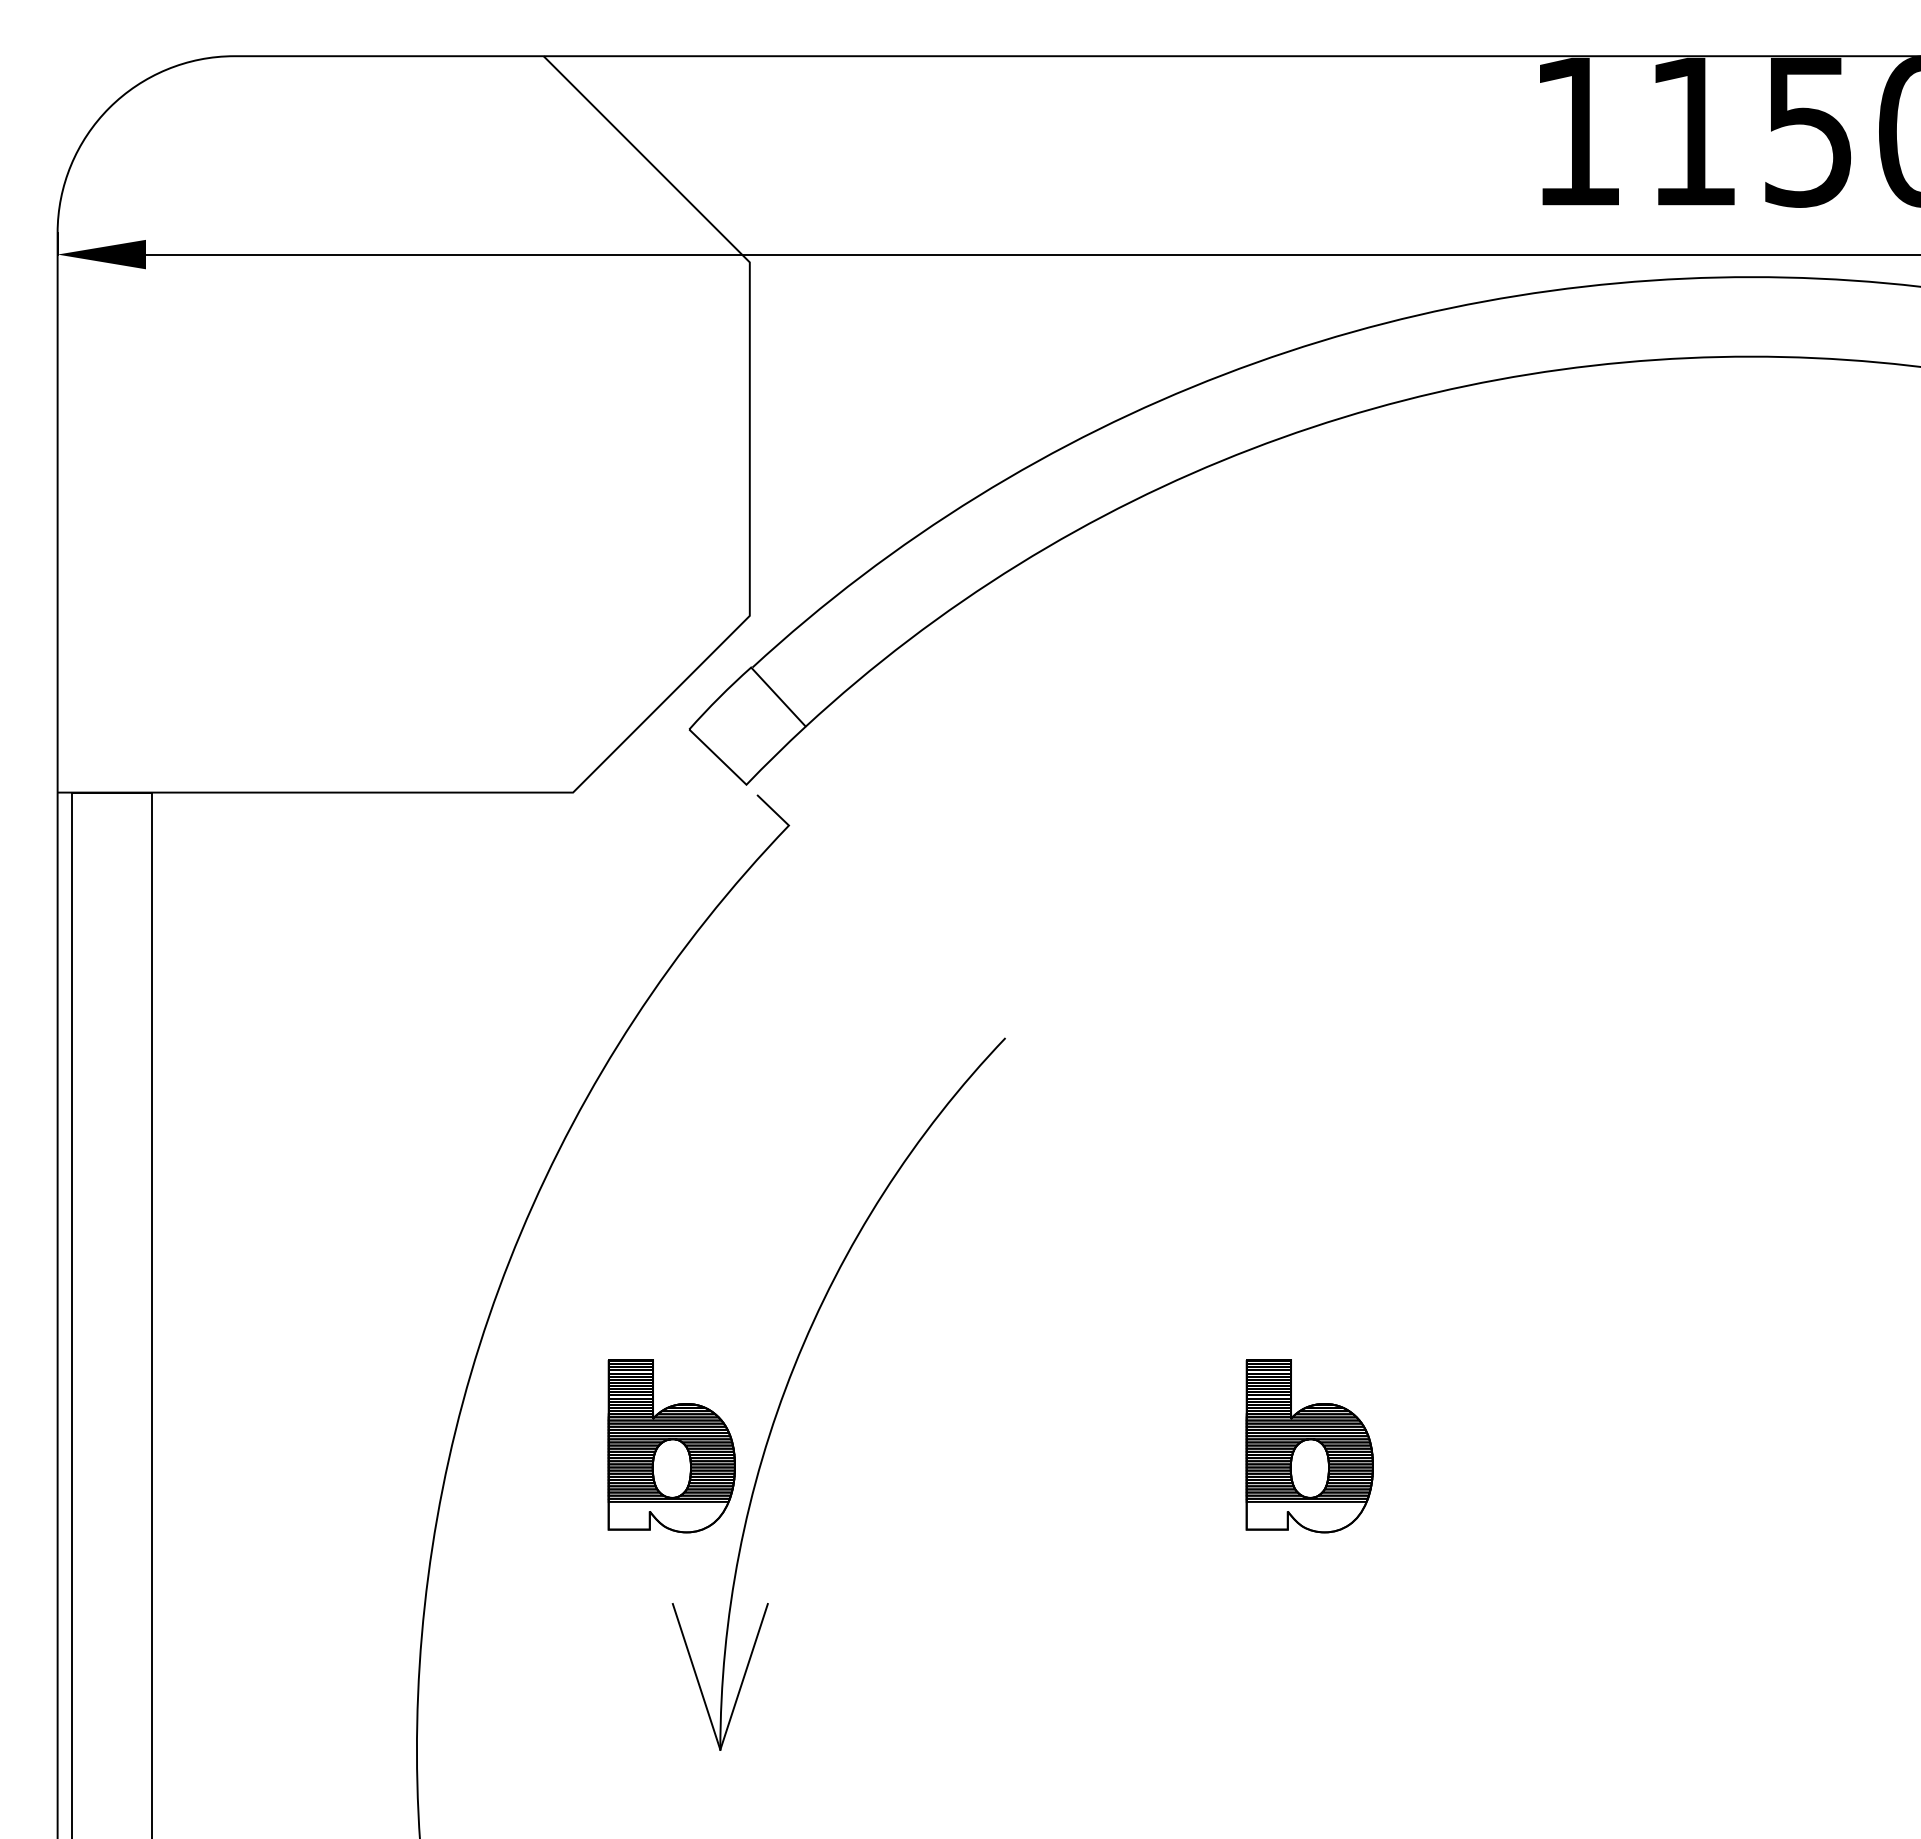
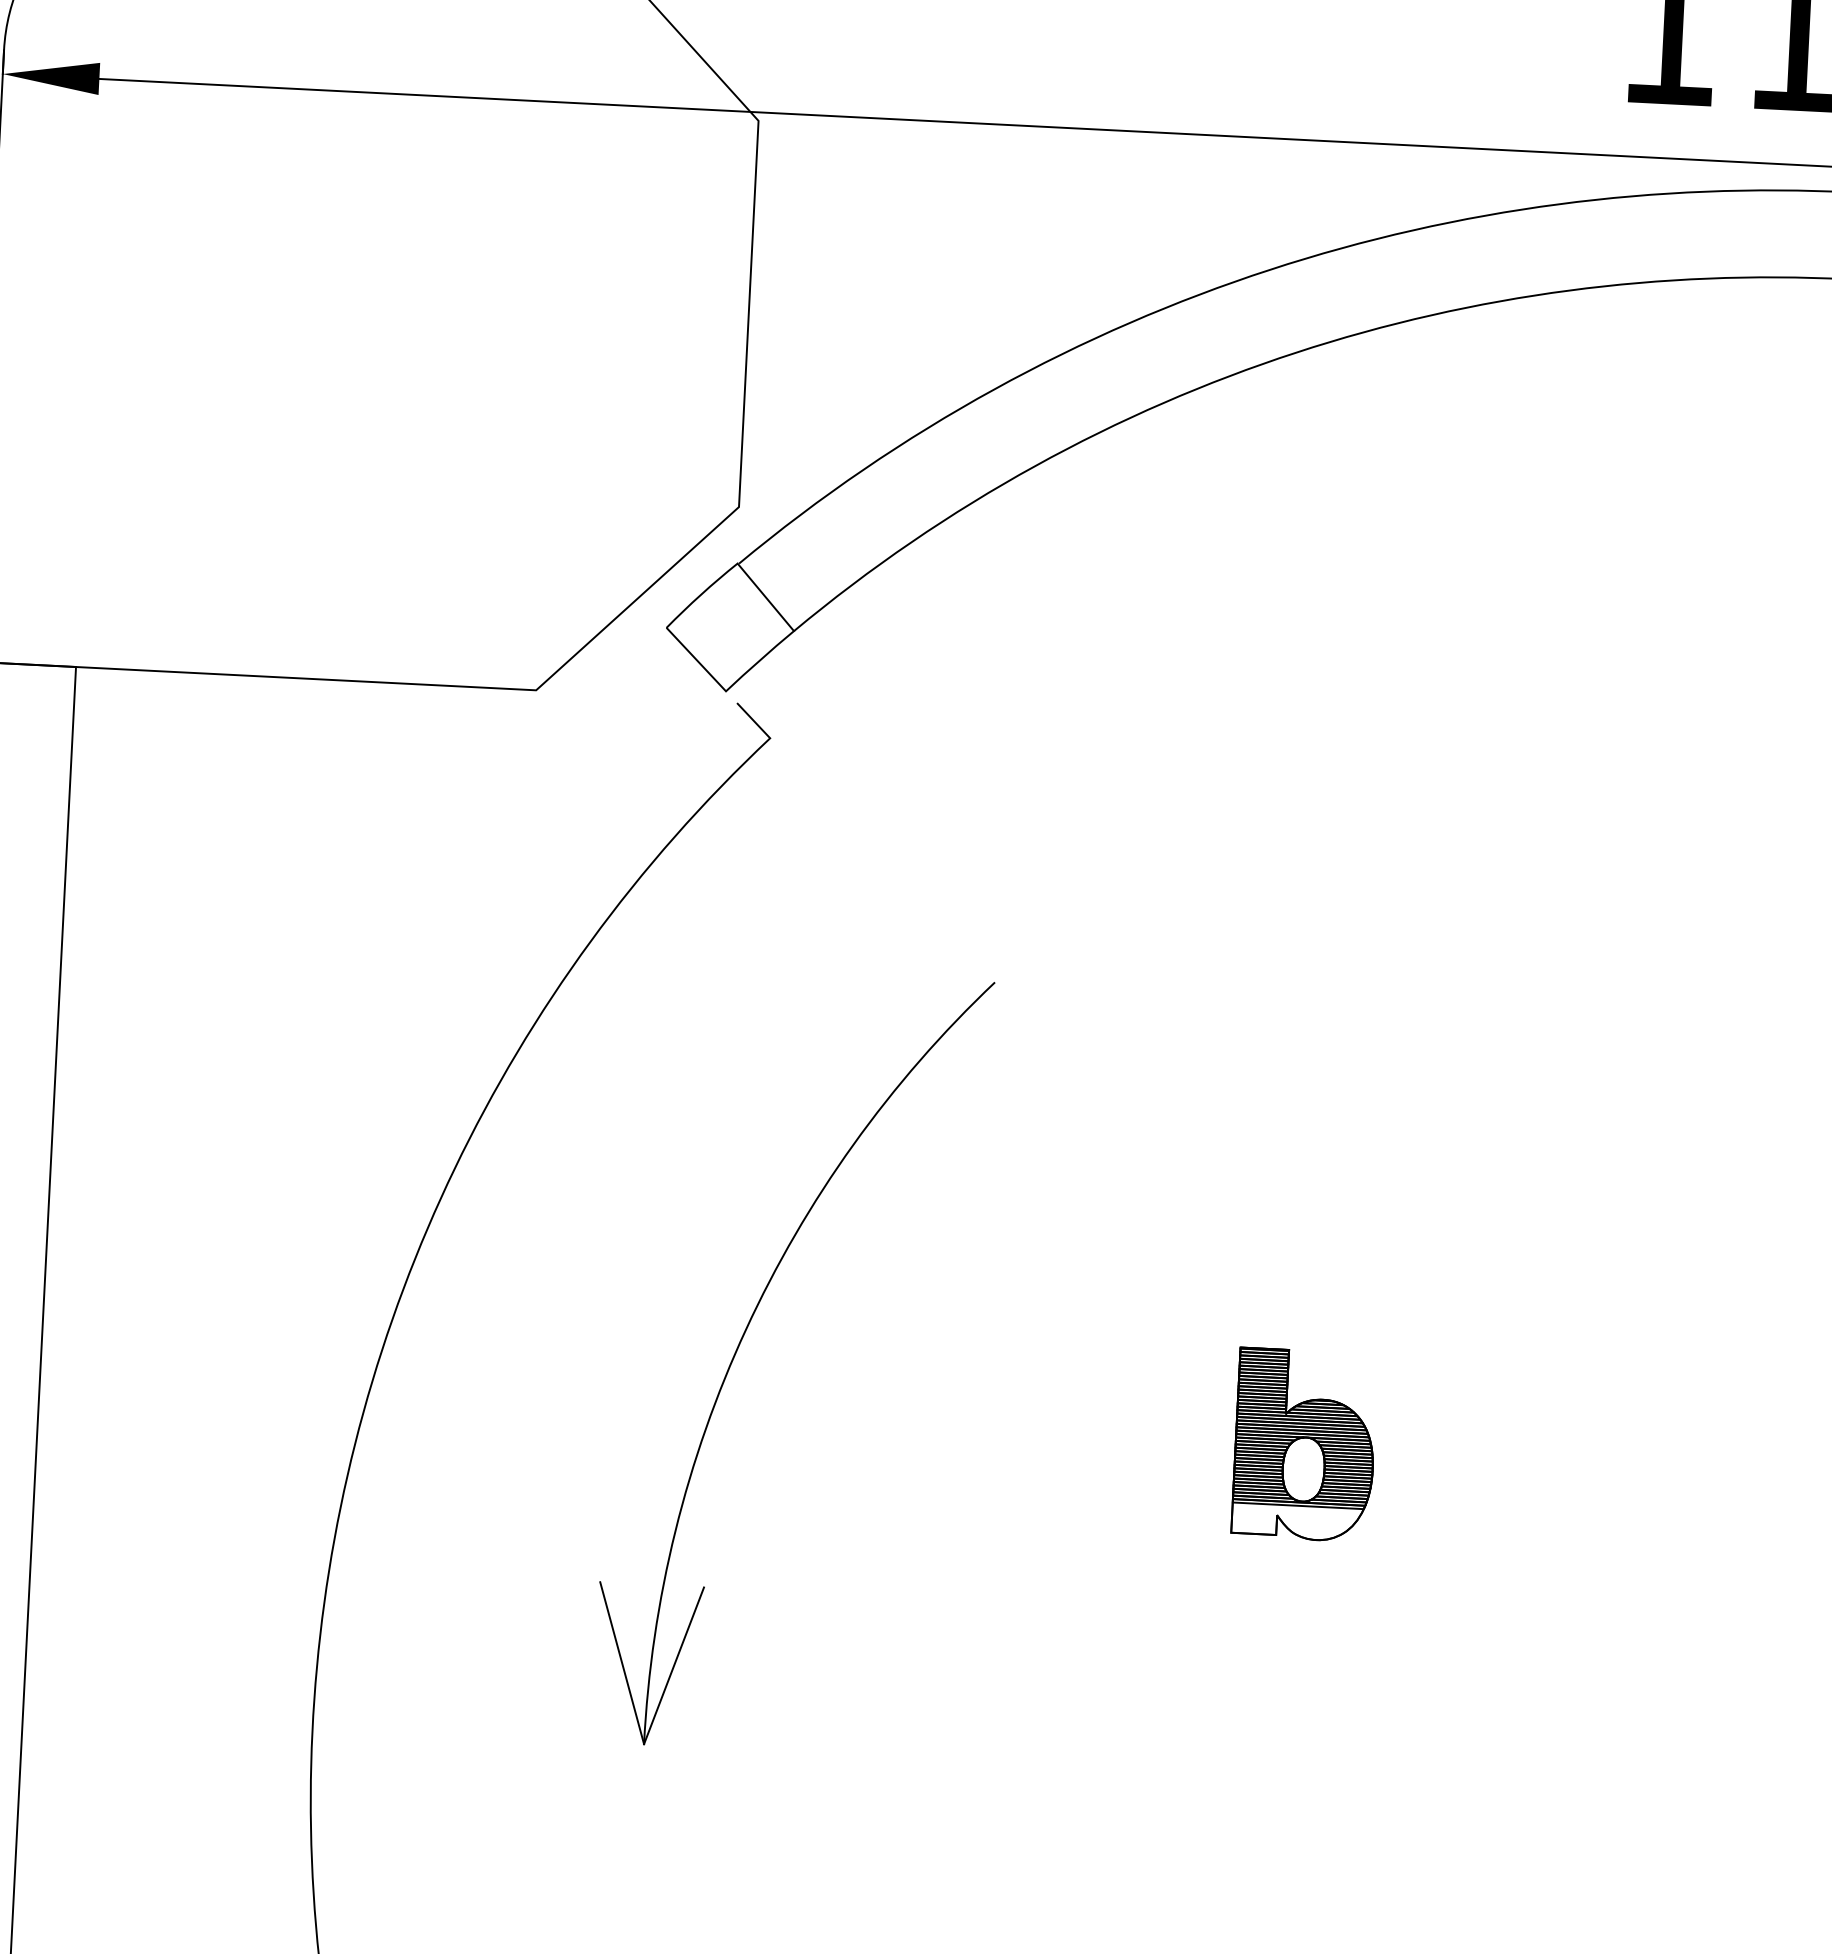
part: (671, 1446) -> (607, 1410), removed

